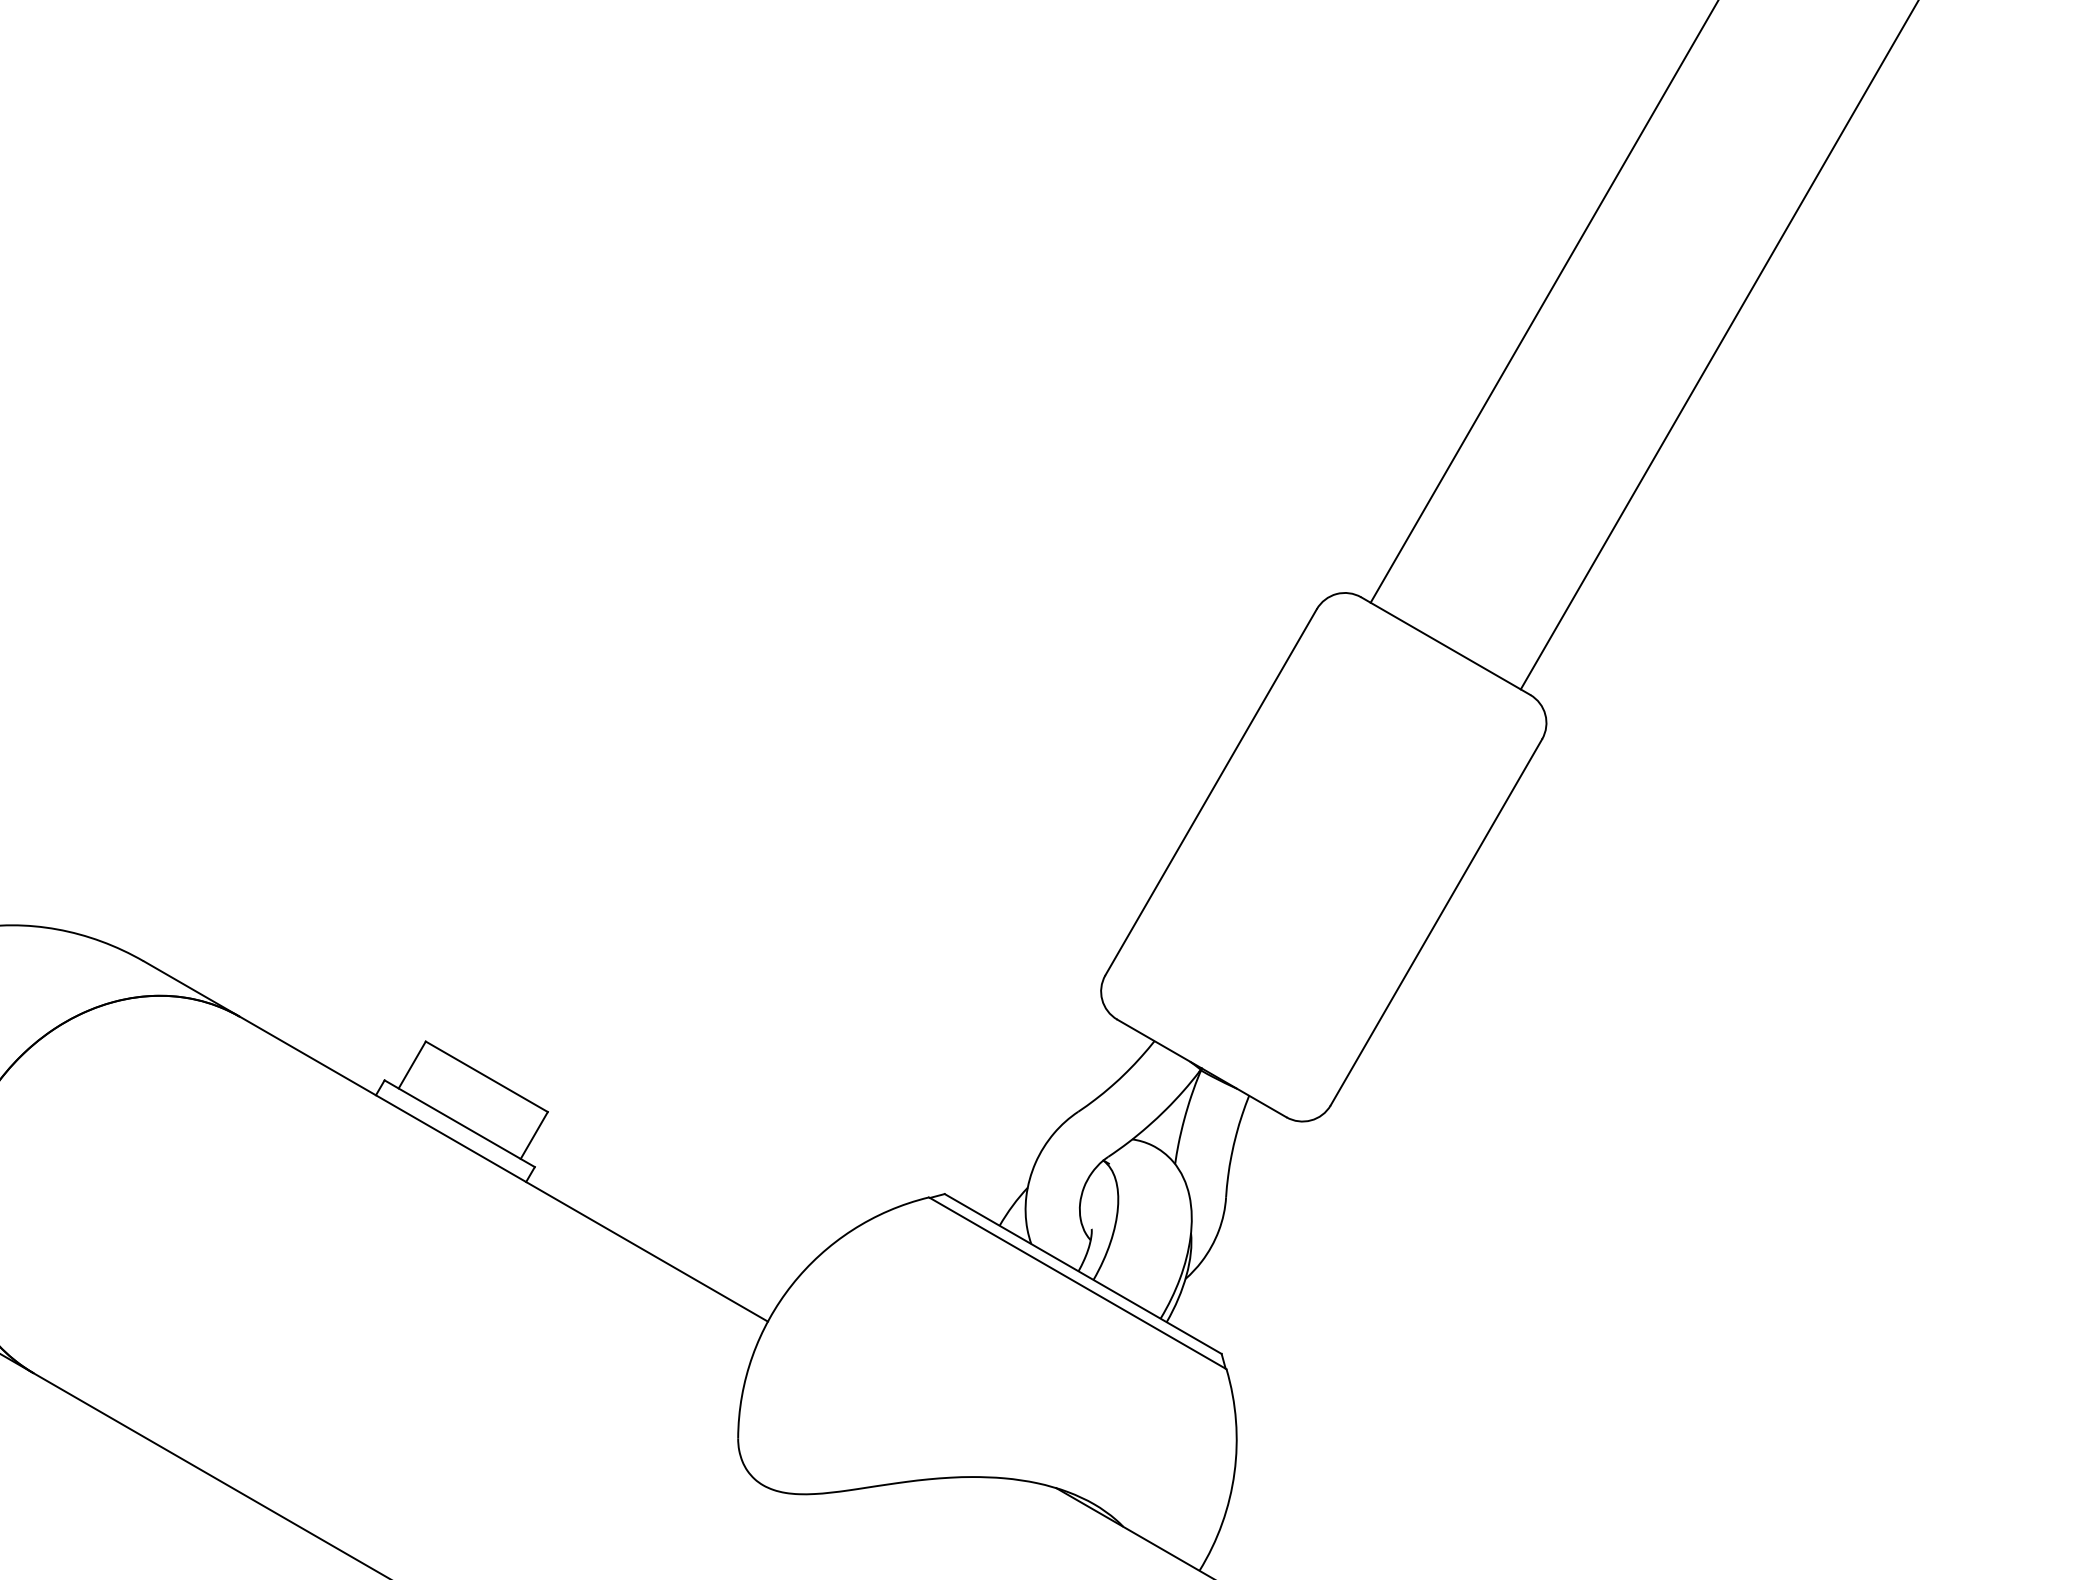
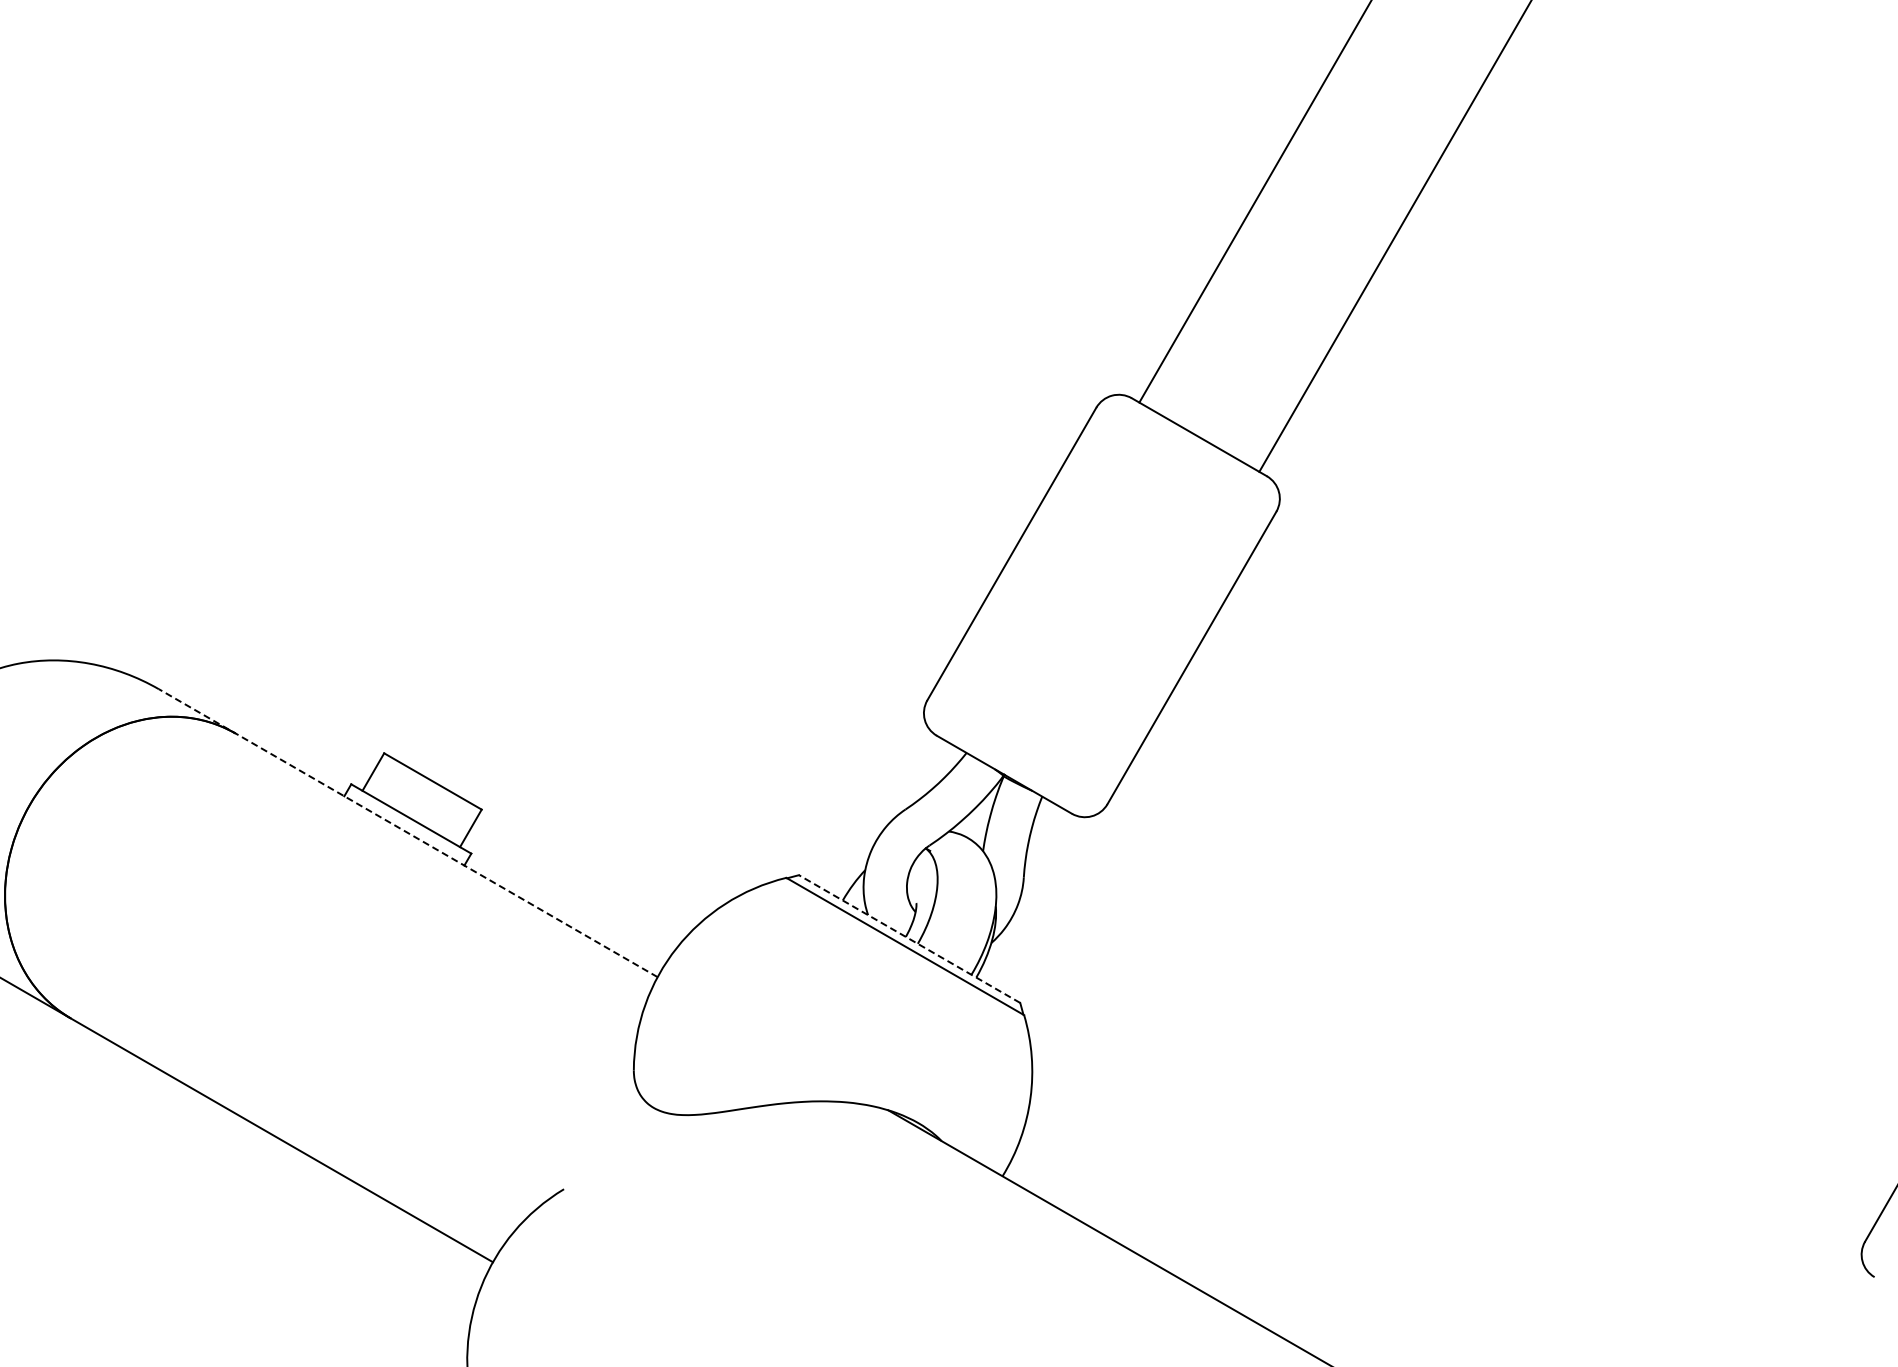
line: (454, 1140) -> (407, 832), solid -> dashed
line: (1083, 1274) -> (909, 939), solid -> dashed

